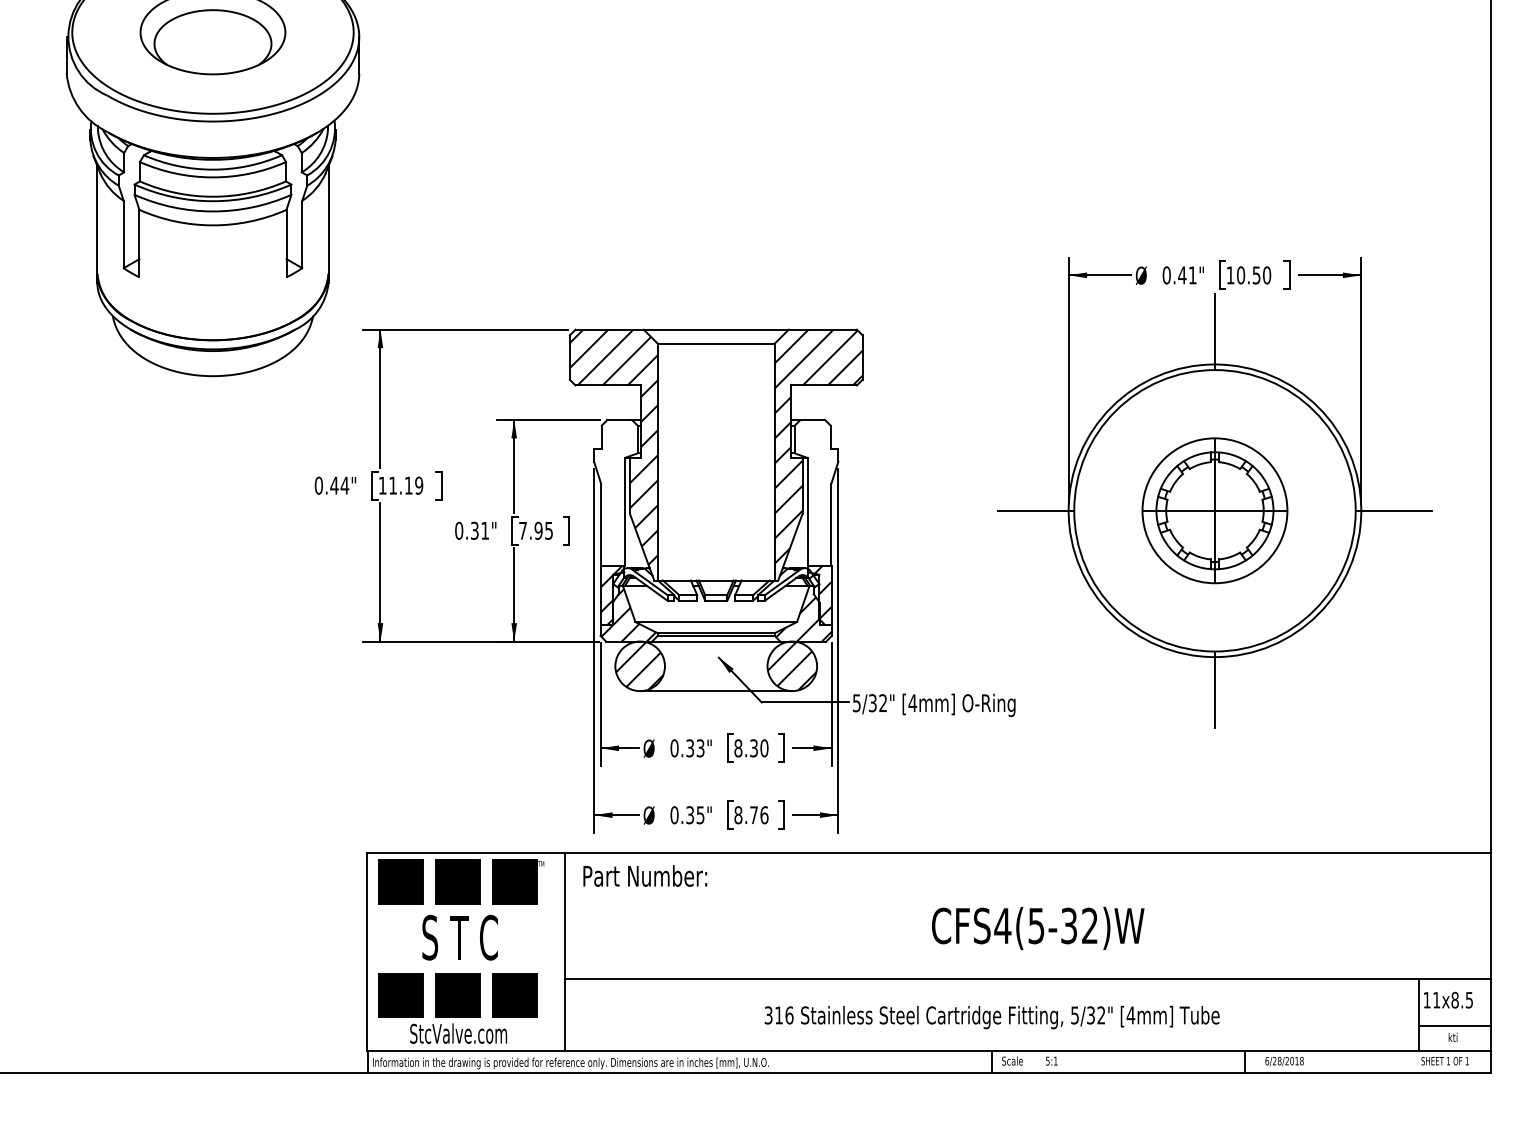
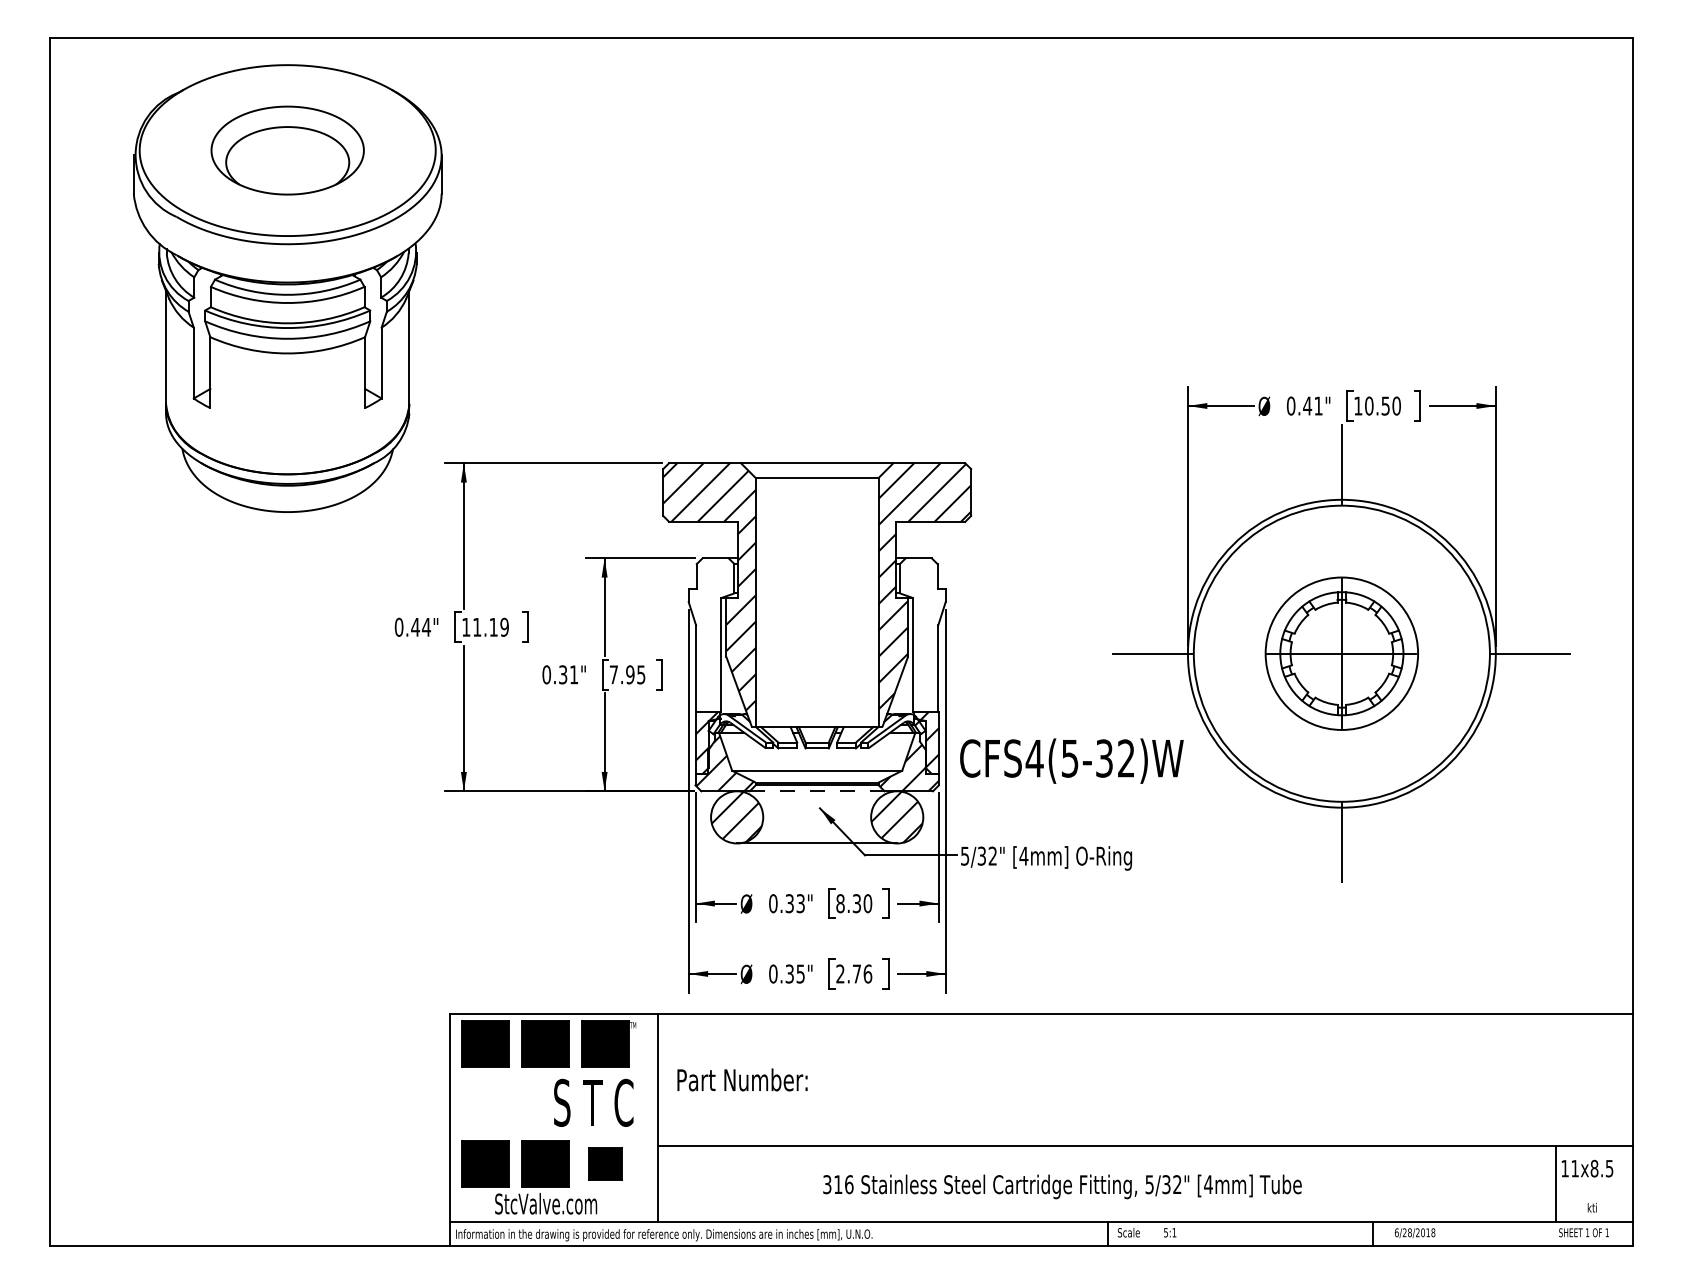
line: (715, 641) -> (816, 791), solid -> dashed
text: (738, 814) -> (840, 973), 8.76 -> 2.76
text: (645, 875) -> (742, 1079), moved
text: (1037, 927) -> (1071, 760), moved
text: (459, 937) -> (593, 1102), moved
part: (515, 995) -> (605, 1163), size x0.7
text: (992, 1017) -> (1062, 1186), moved
line: (1455, 1025) -> (1594, 1195), removed

